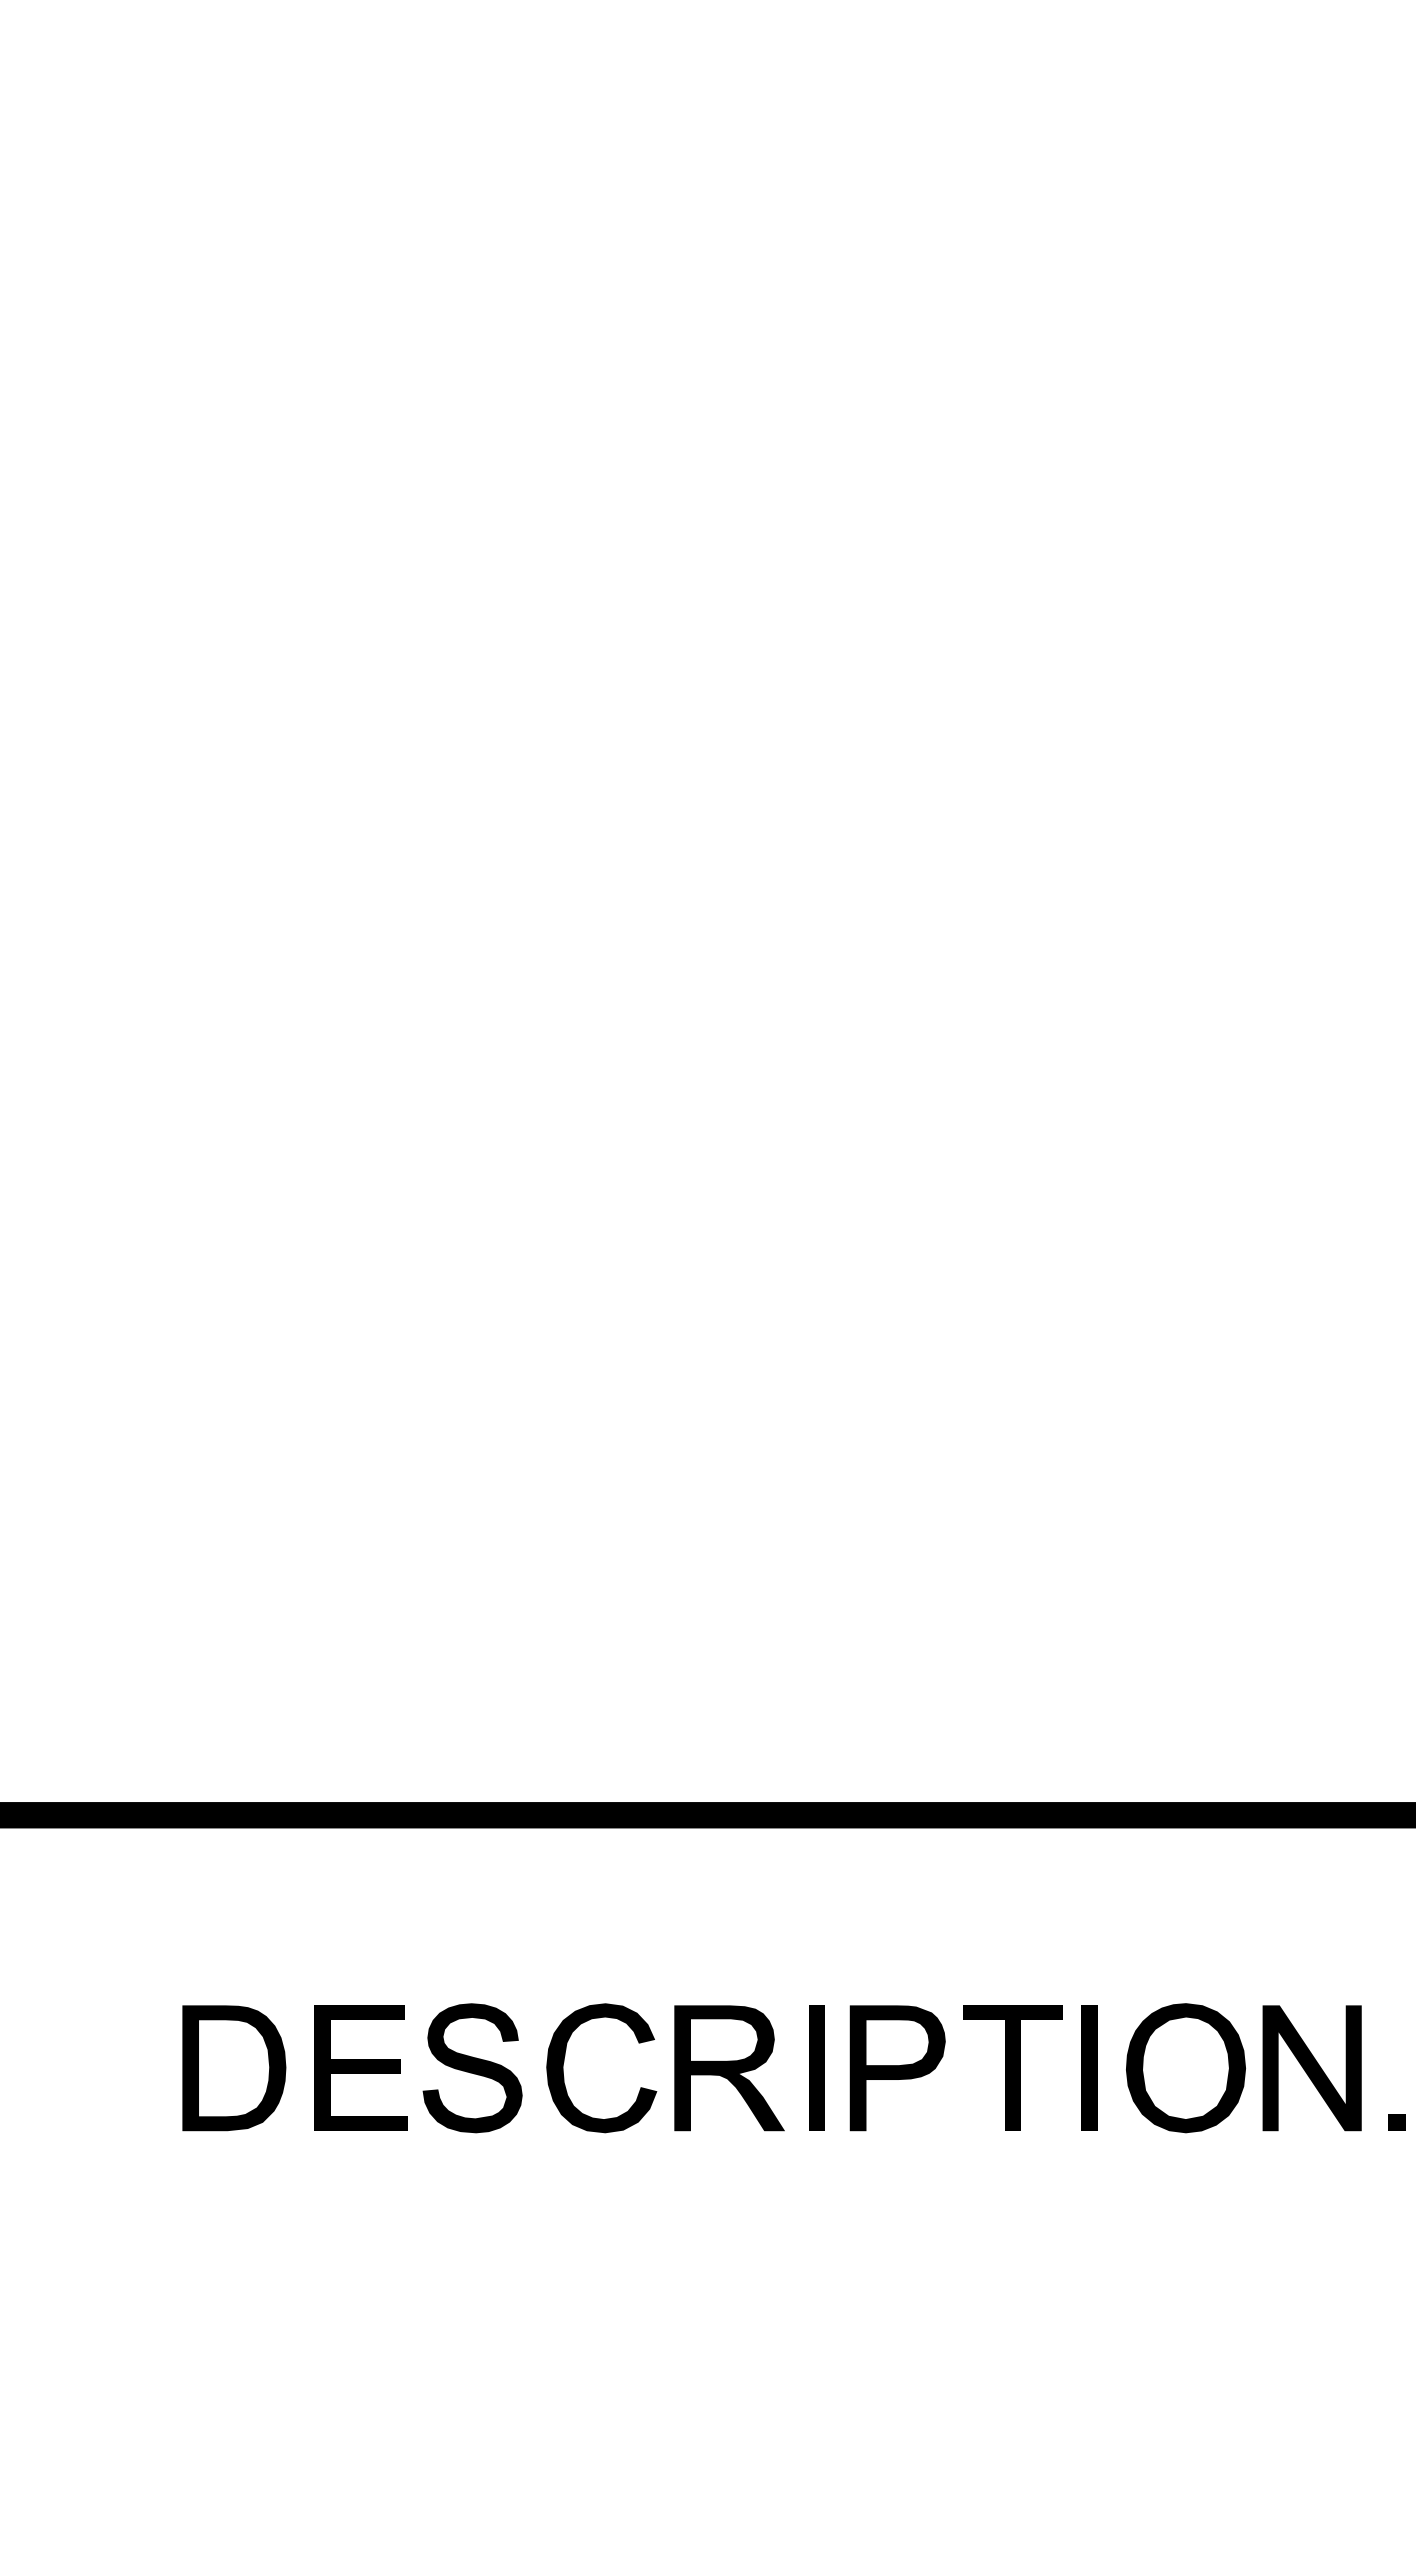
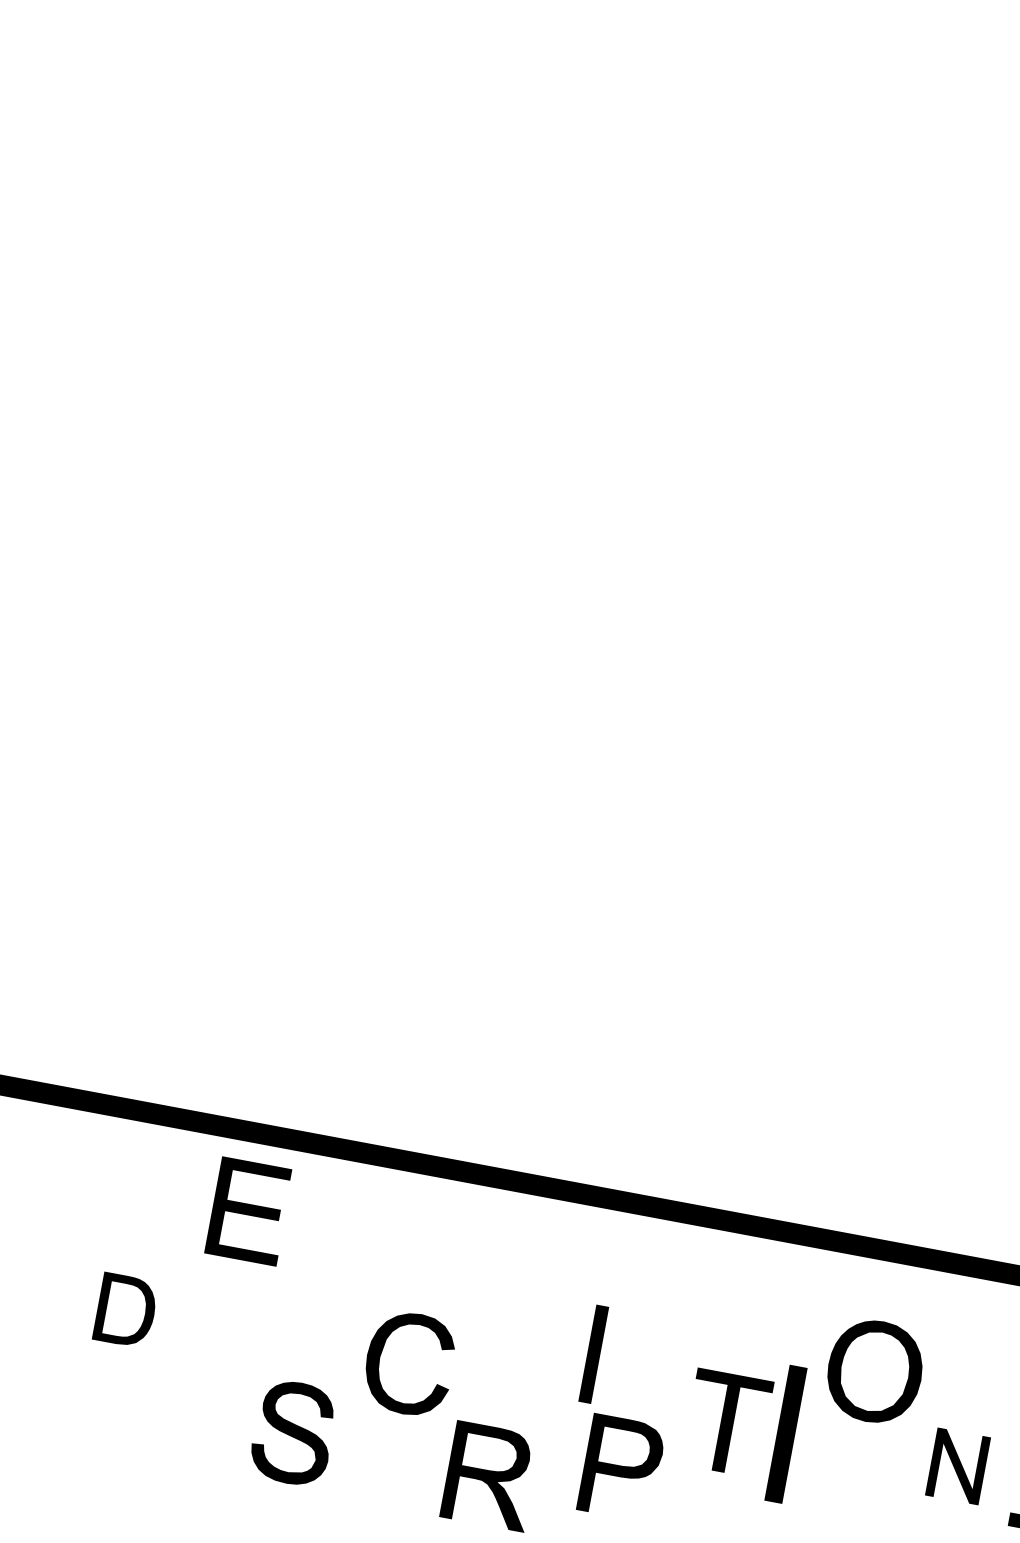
part: (360, 2067) -> (248, 1210), moved
part: (816, 2067) -> (593, 1353), moved
part: (1089, 2067) -> (786, 1433), size x1.4
part: (234, 2068) -> (126, 1310), size x0.7
part: (472, 2068) -> (293, 1433), moved
part: (729, 2068) -> (490, 1476), moved
part: (897, 2068) -> (621, 1468), moved
part: (1185, 2068) -> (874, 1371), moved
part: (1311, 2068) -> (957, 1466), size x0.7

